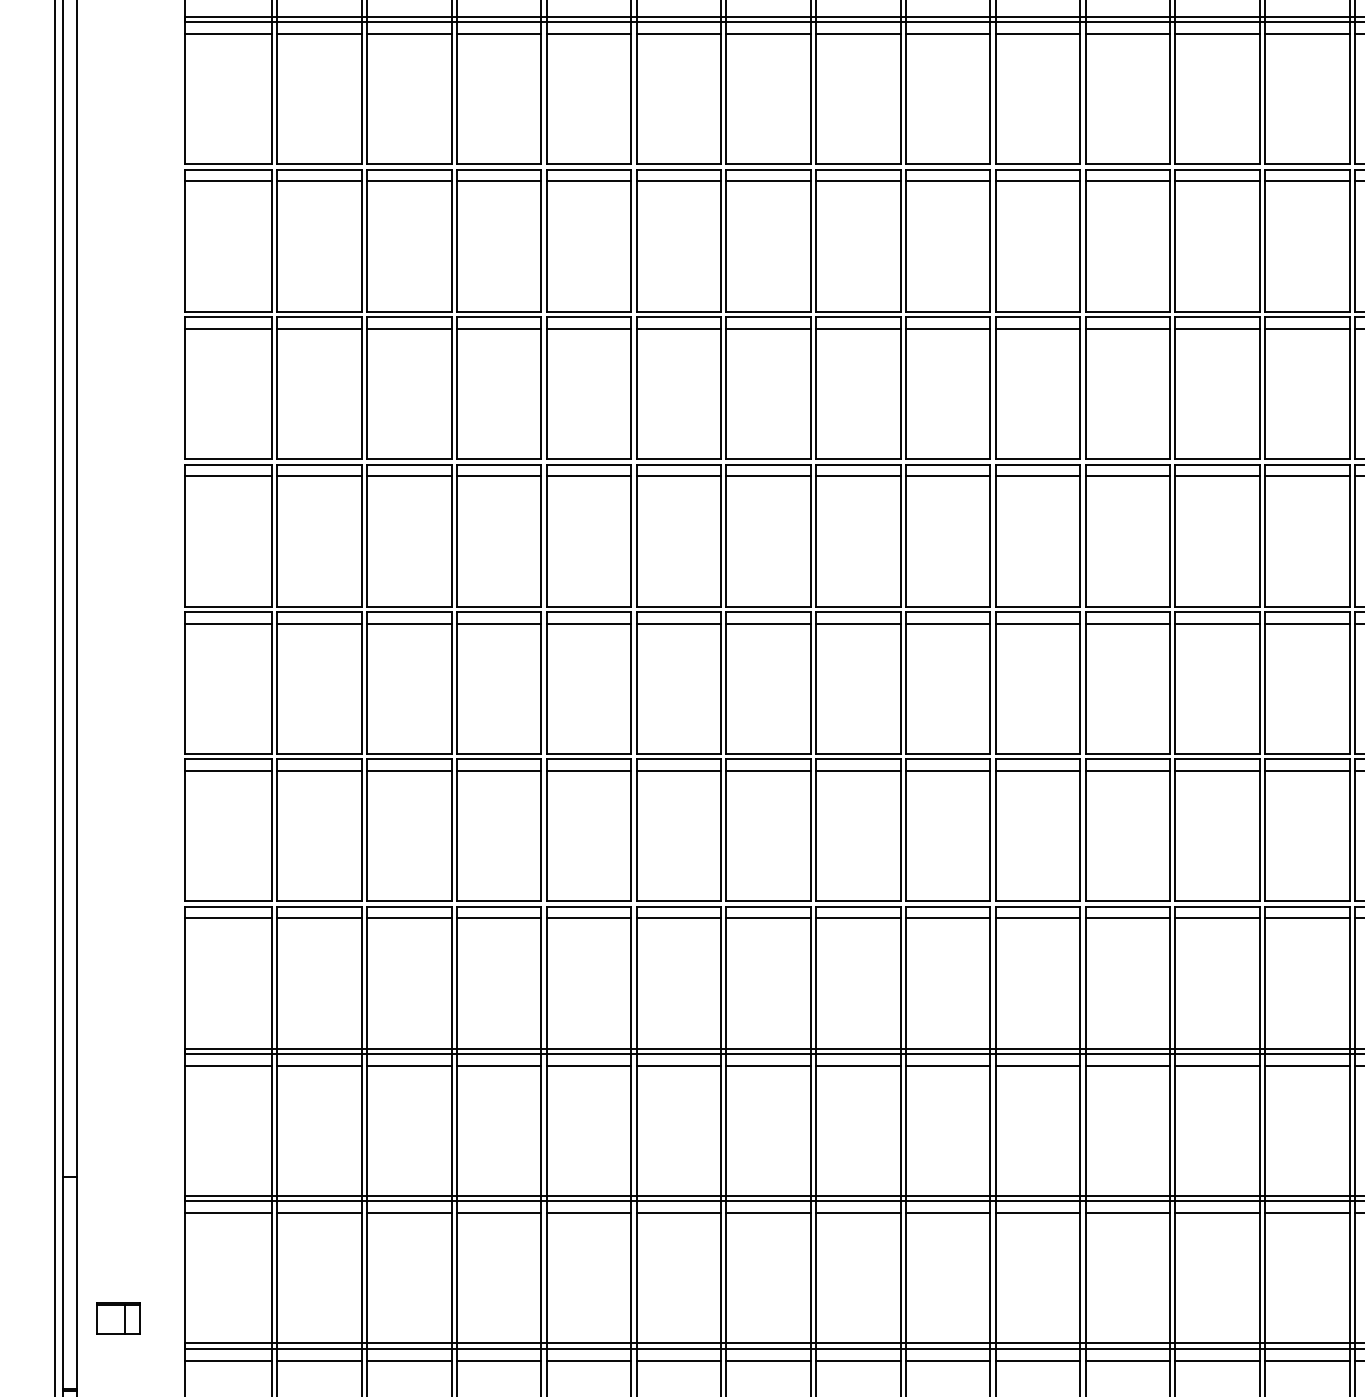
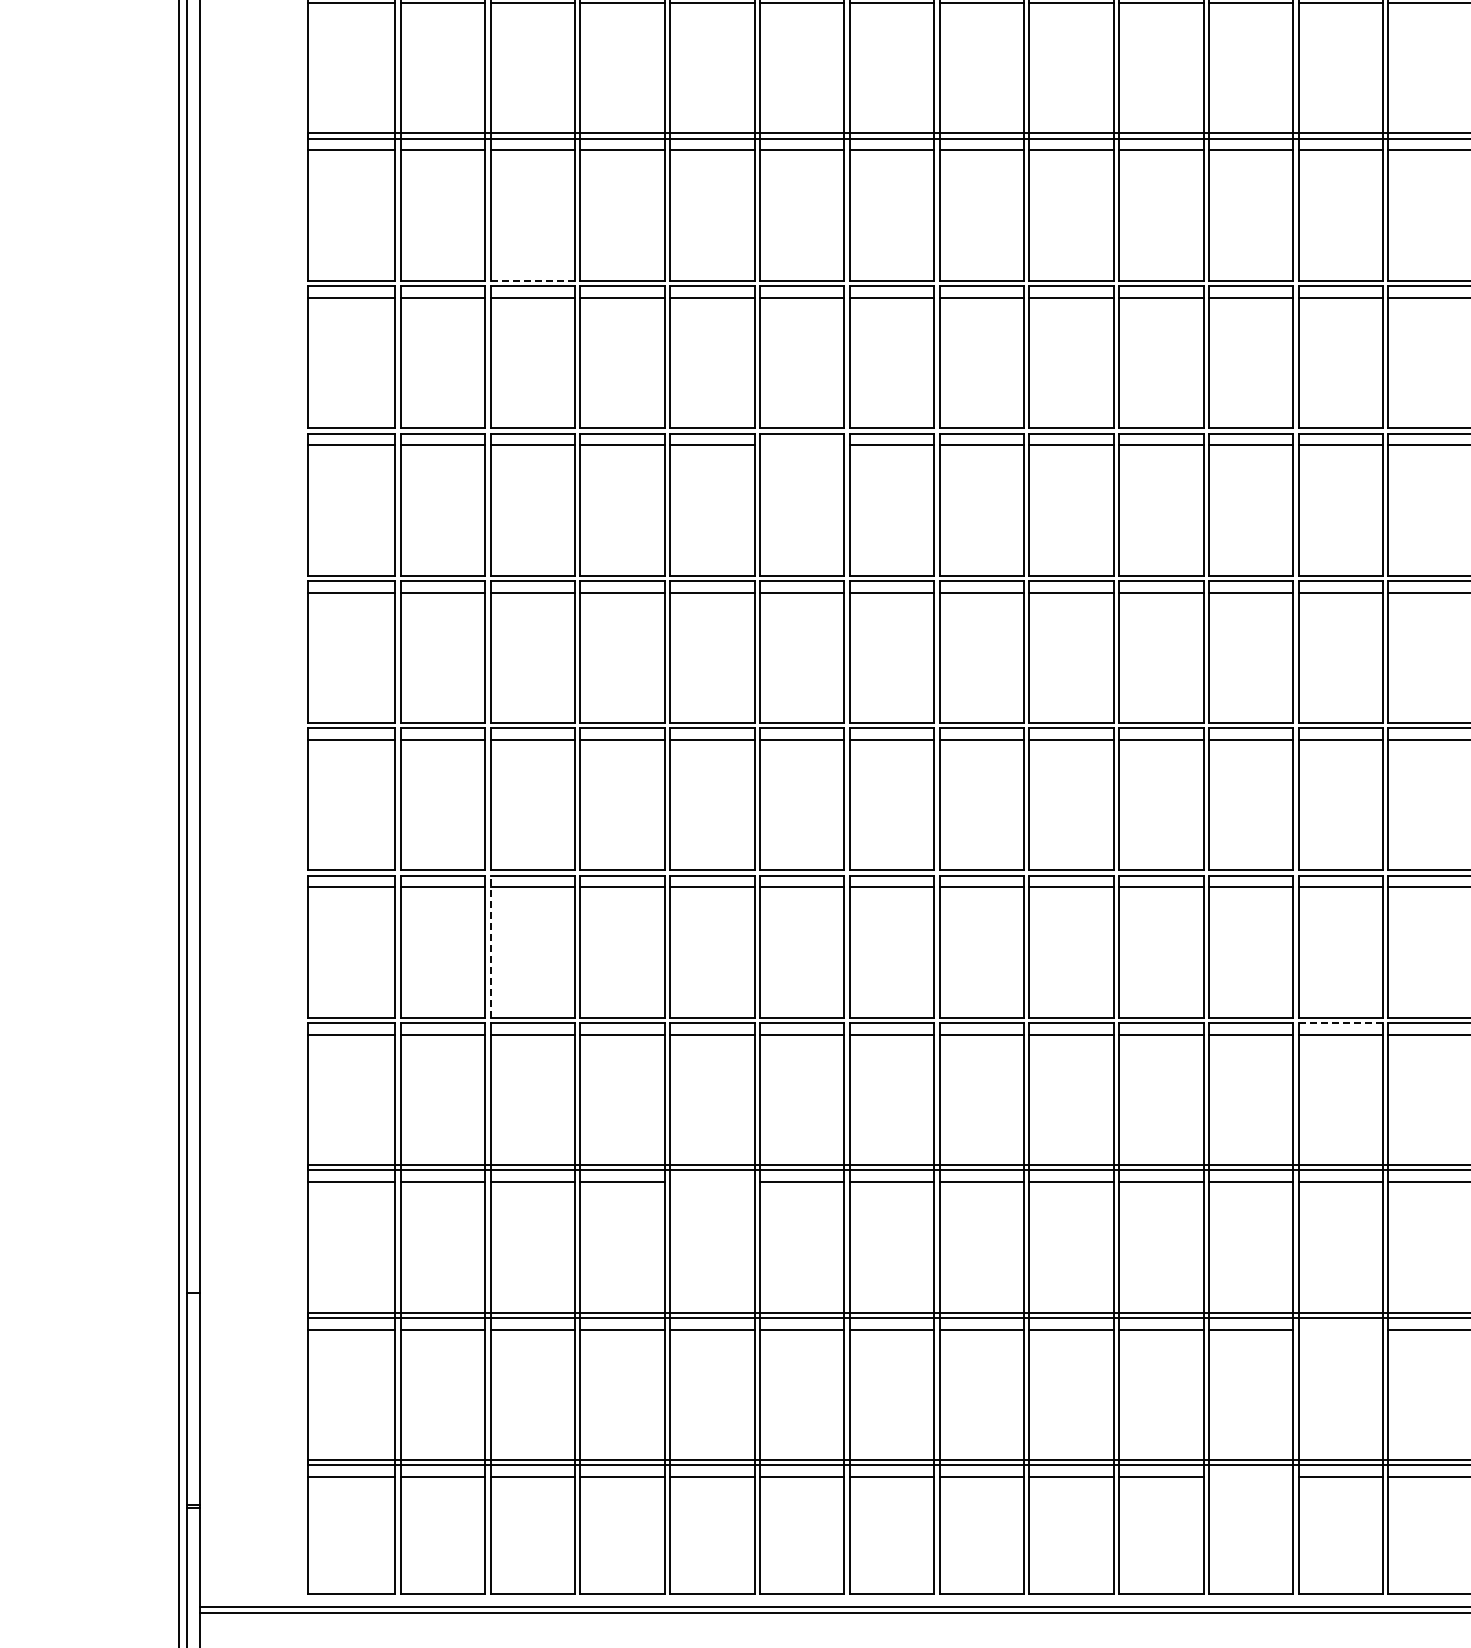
line: (410, 164) -> (533, 280), solid -> dashed
line: (678, 329) -> (801, 445), removed
line: (367, 830) -> (490, 946), solid -> dashed
line: (1218, 907) -> (1341, 1023), solid -> dashed
line: (589, 1066) -> (712, 1182), removed
line: (1217, 1213) -> (1340, 1329), removed
part: (118, 1318) -> (241, 1434), removed
line: (1127, 1360) -> (1250, 1476), removed

